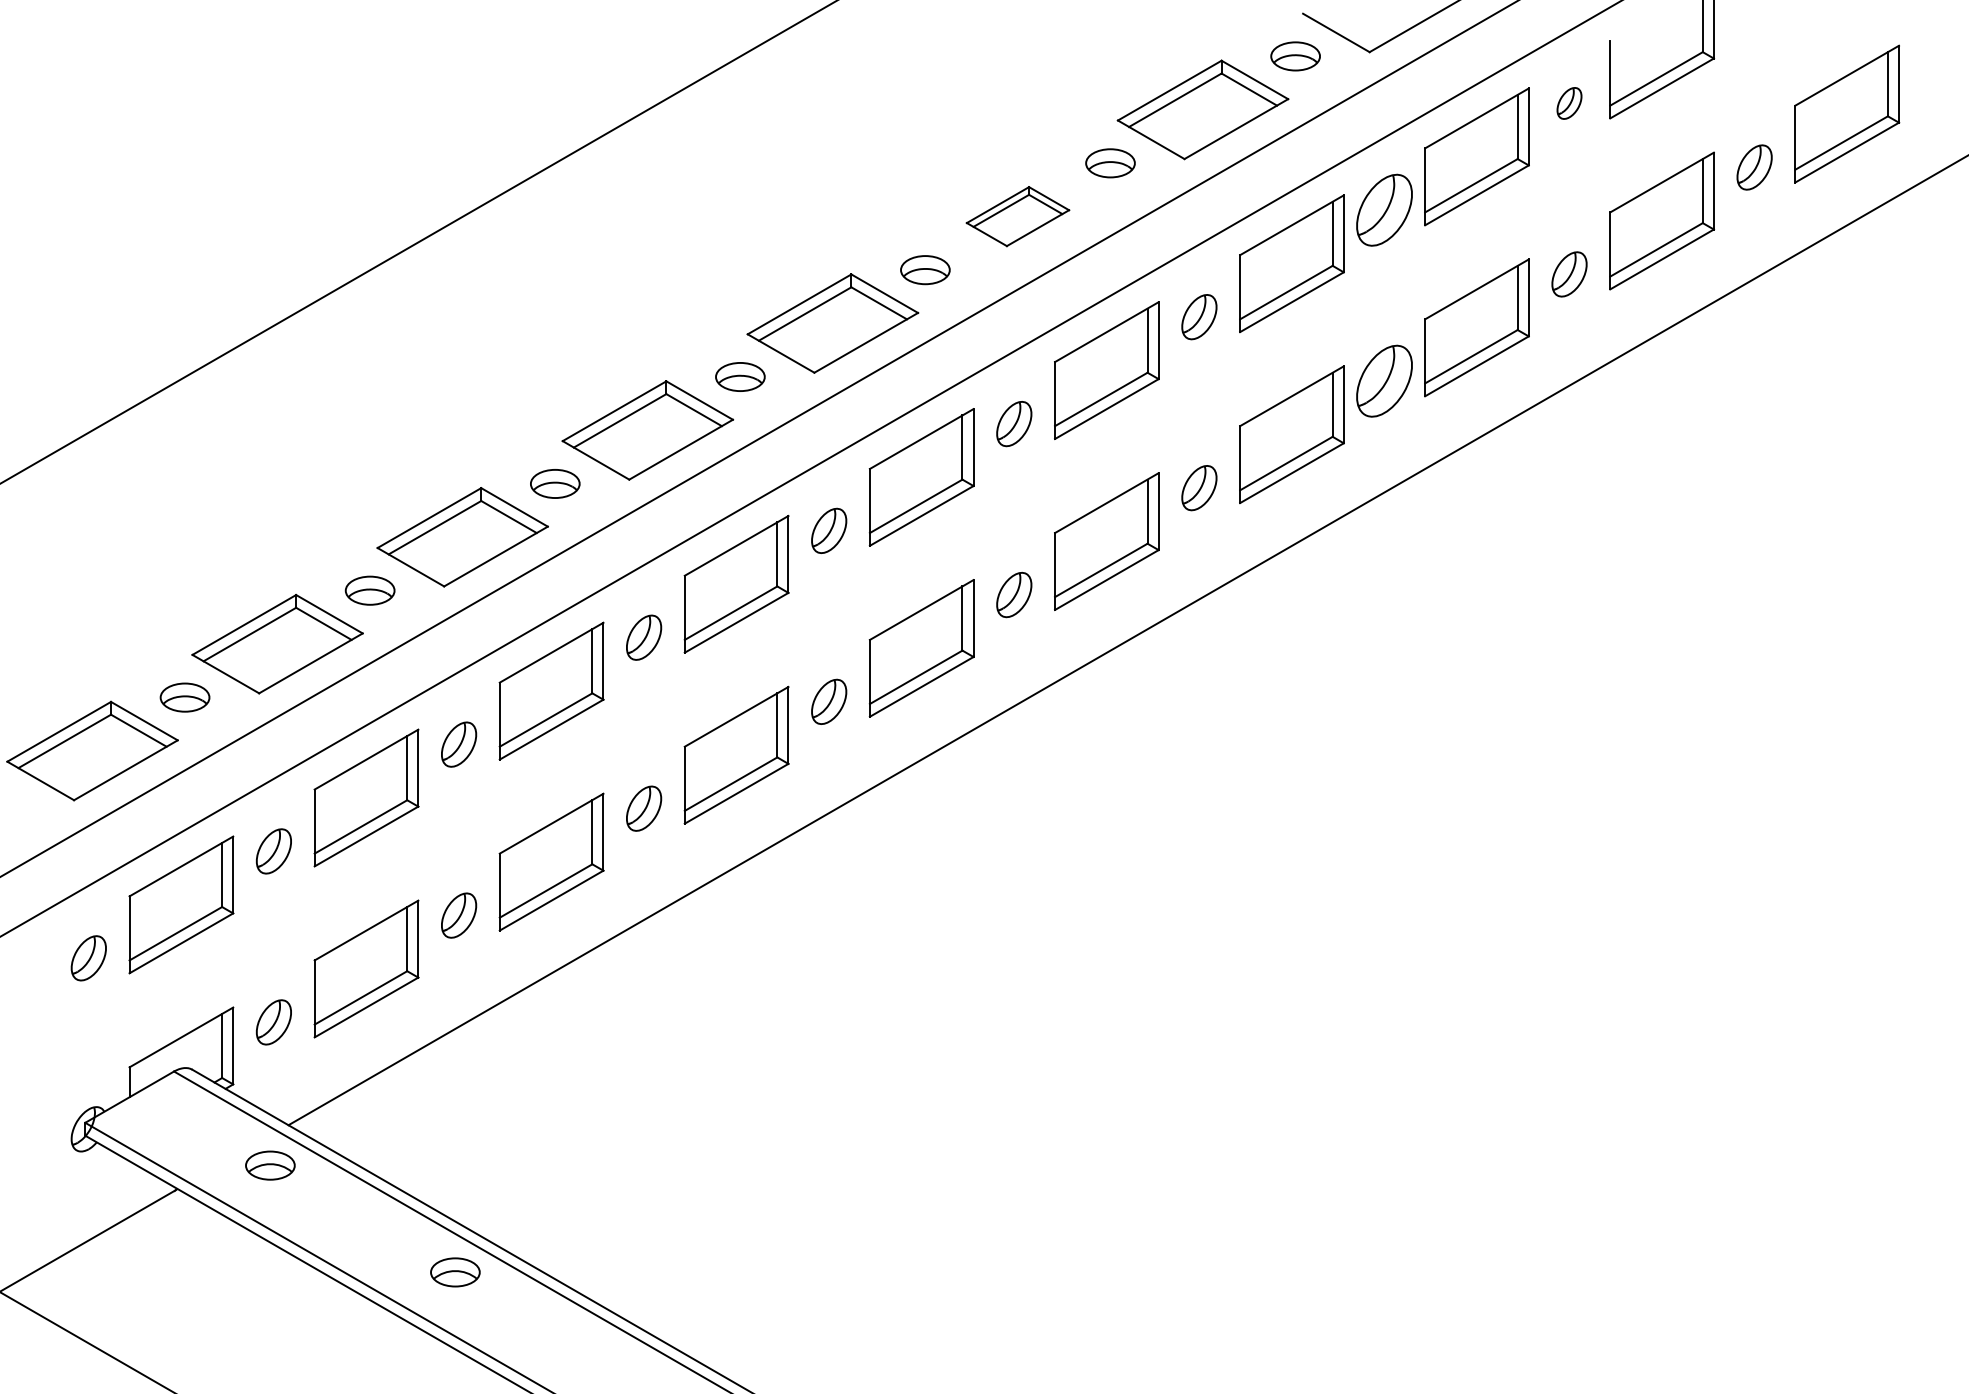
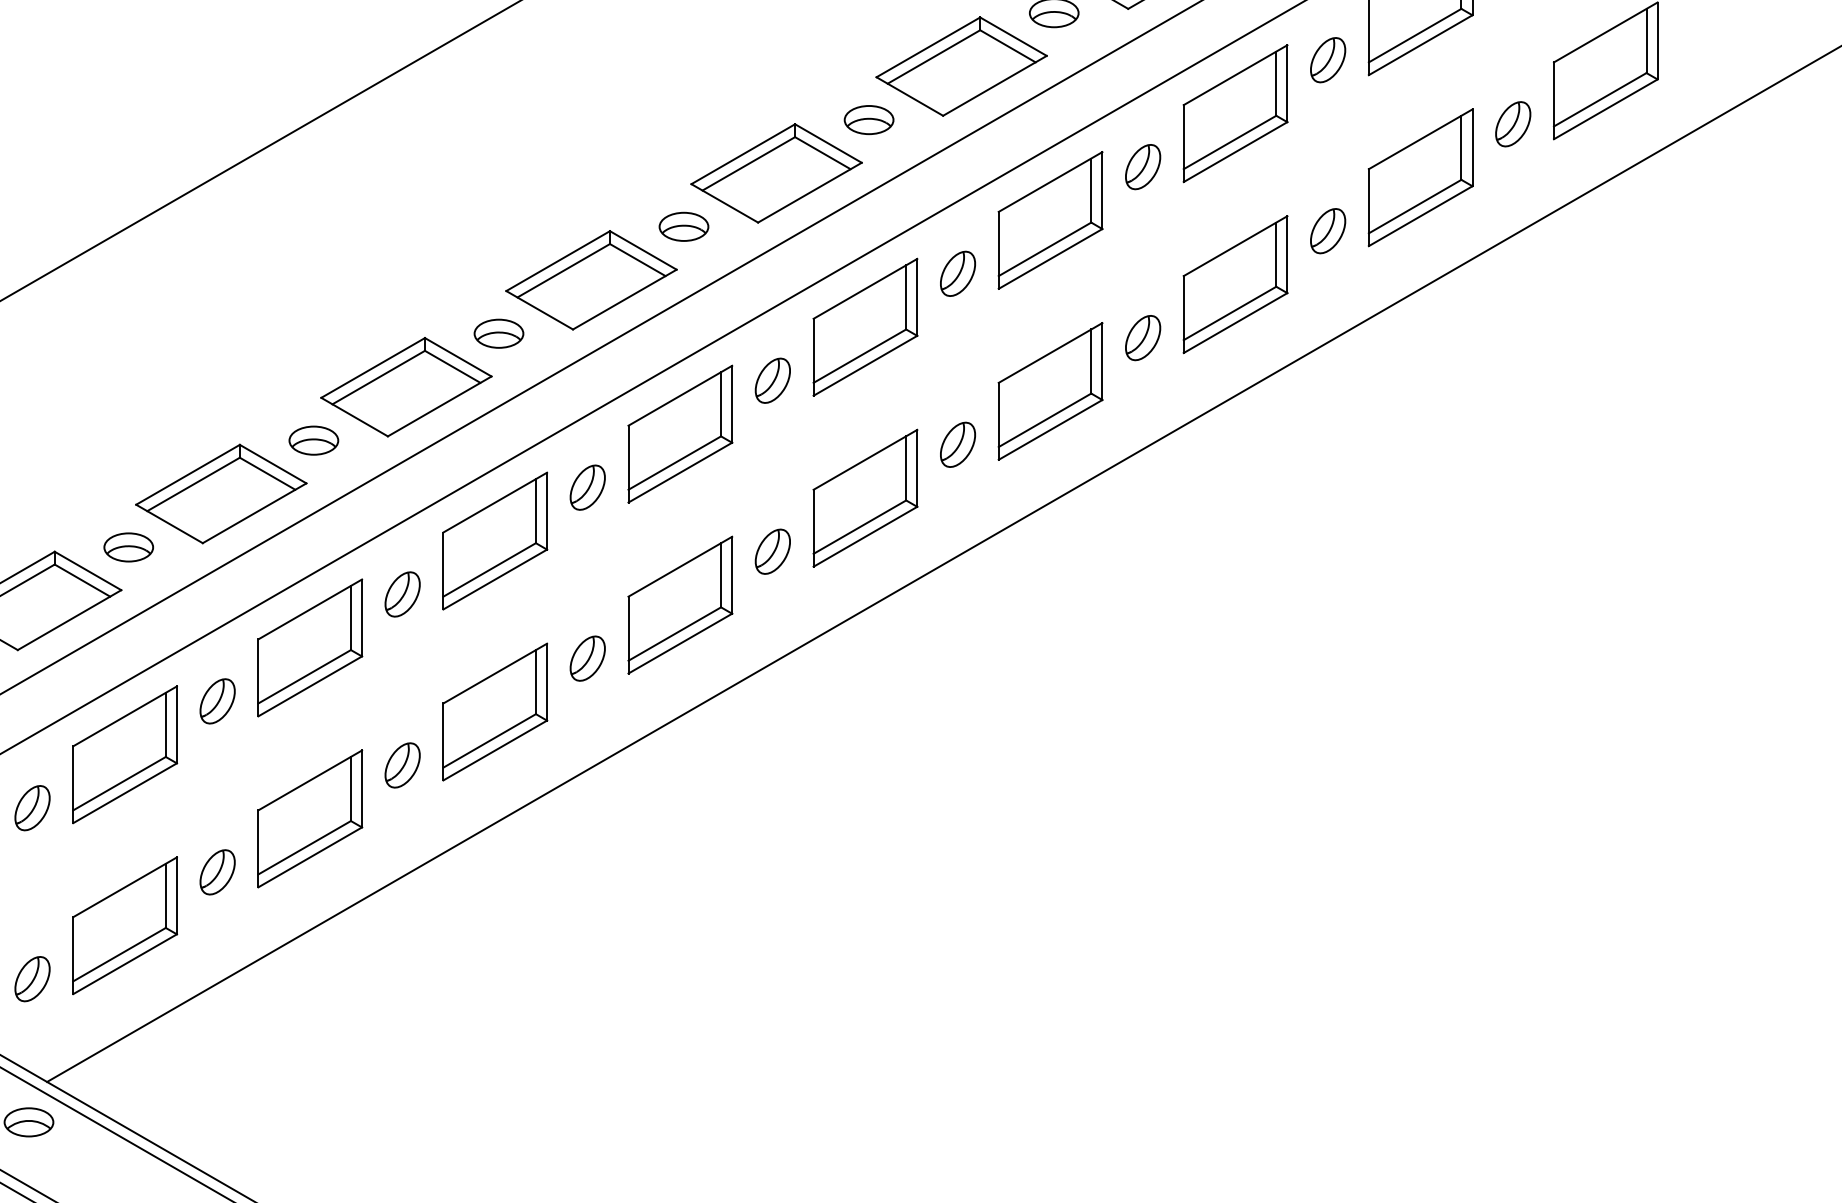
part: (1569, 103) -> (1328, 60), size x1.43
part: (1384, 210) -> (1143, 167), size x0.62
part: (1017, 216) -> (776, 173), size x1.67
part: (1384, 381) -> (1143, 338), size x0.62

